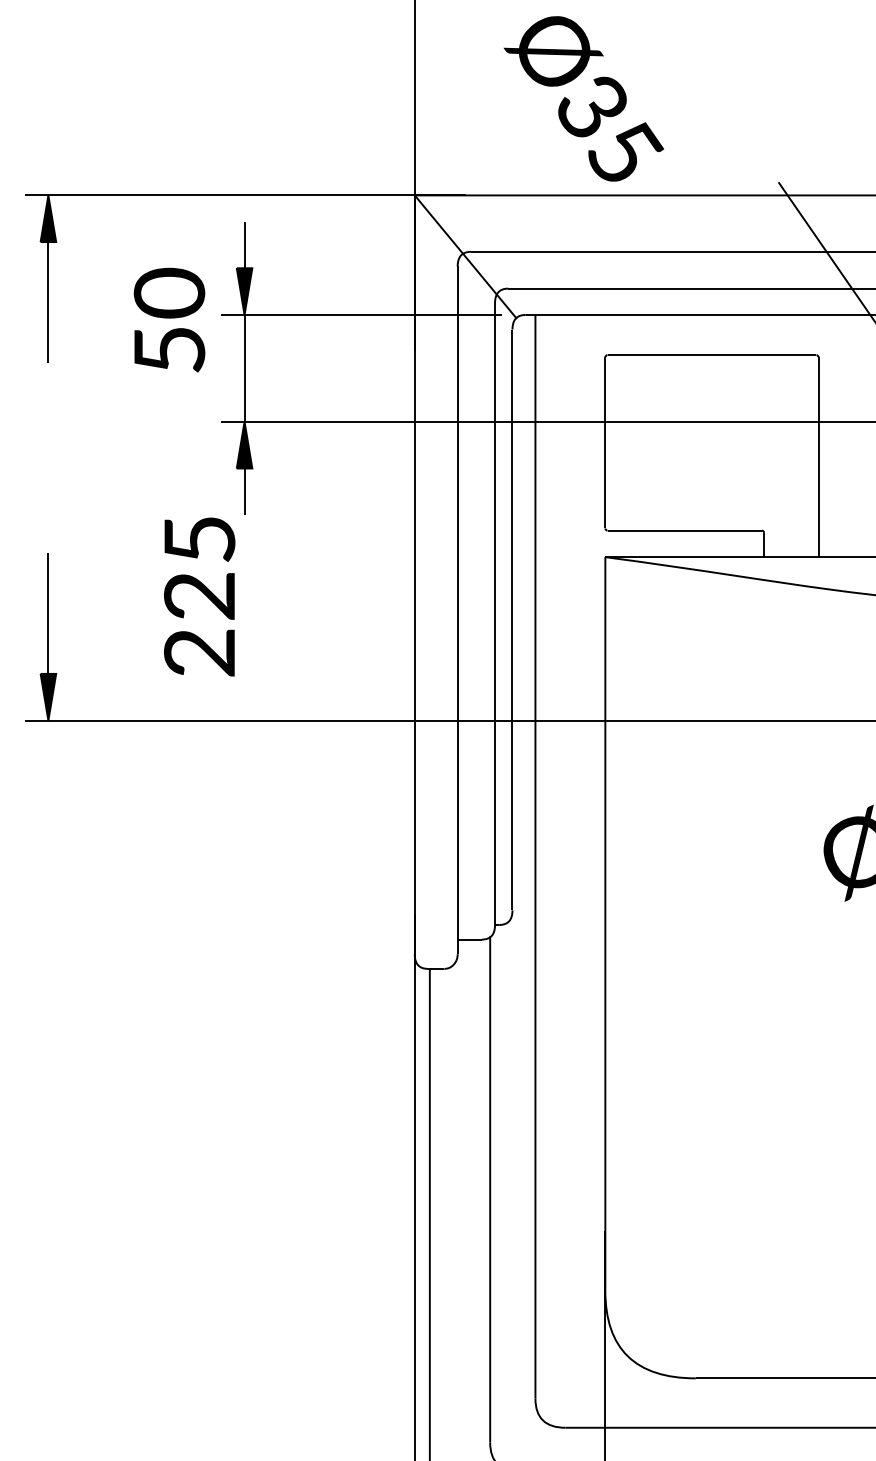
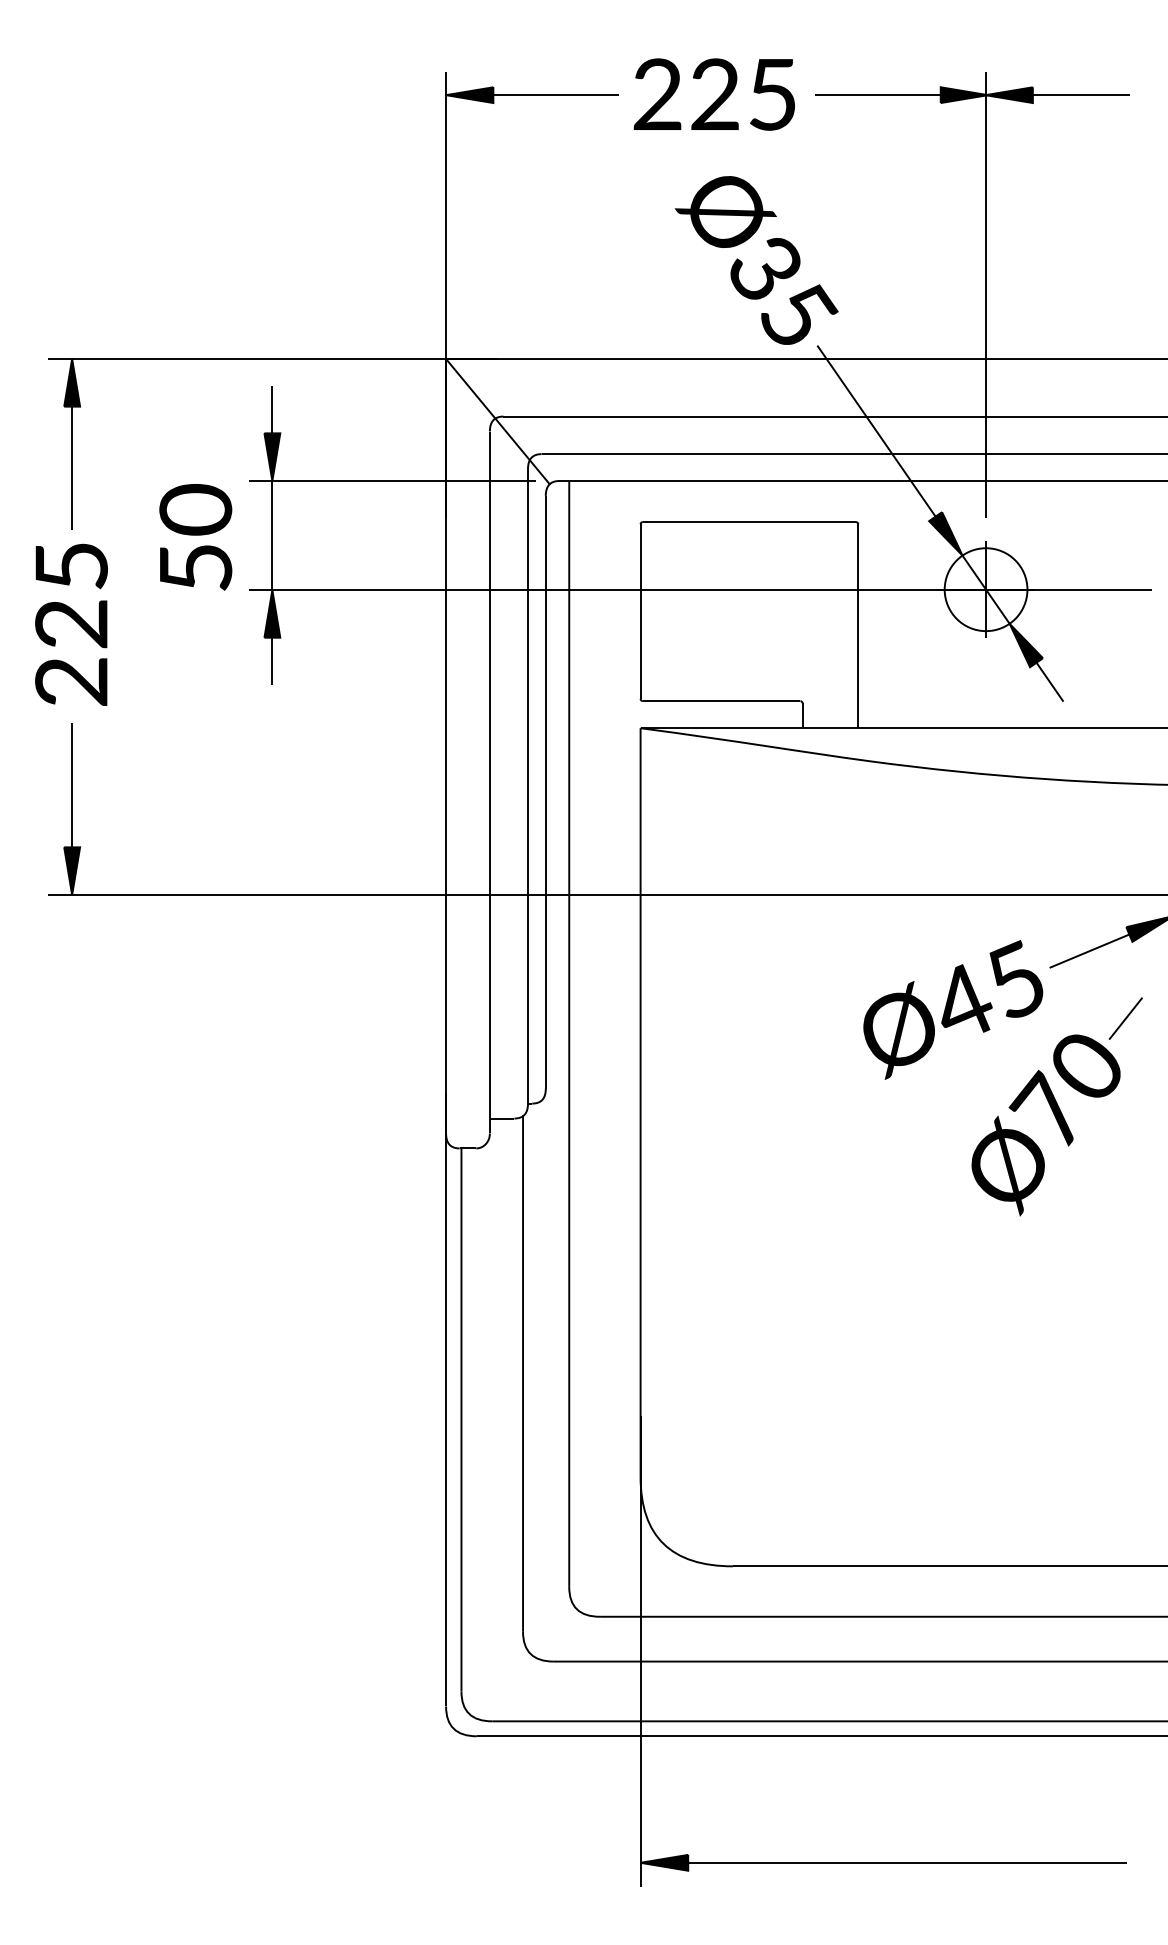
text: (583, 98) -> (756, 260), moved
text: (169, 320) -> (195, 537), moved
text: (199, 596) -> (71, 624), moved

